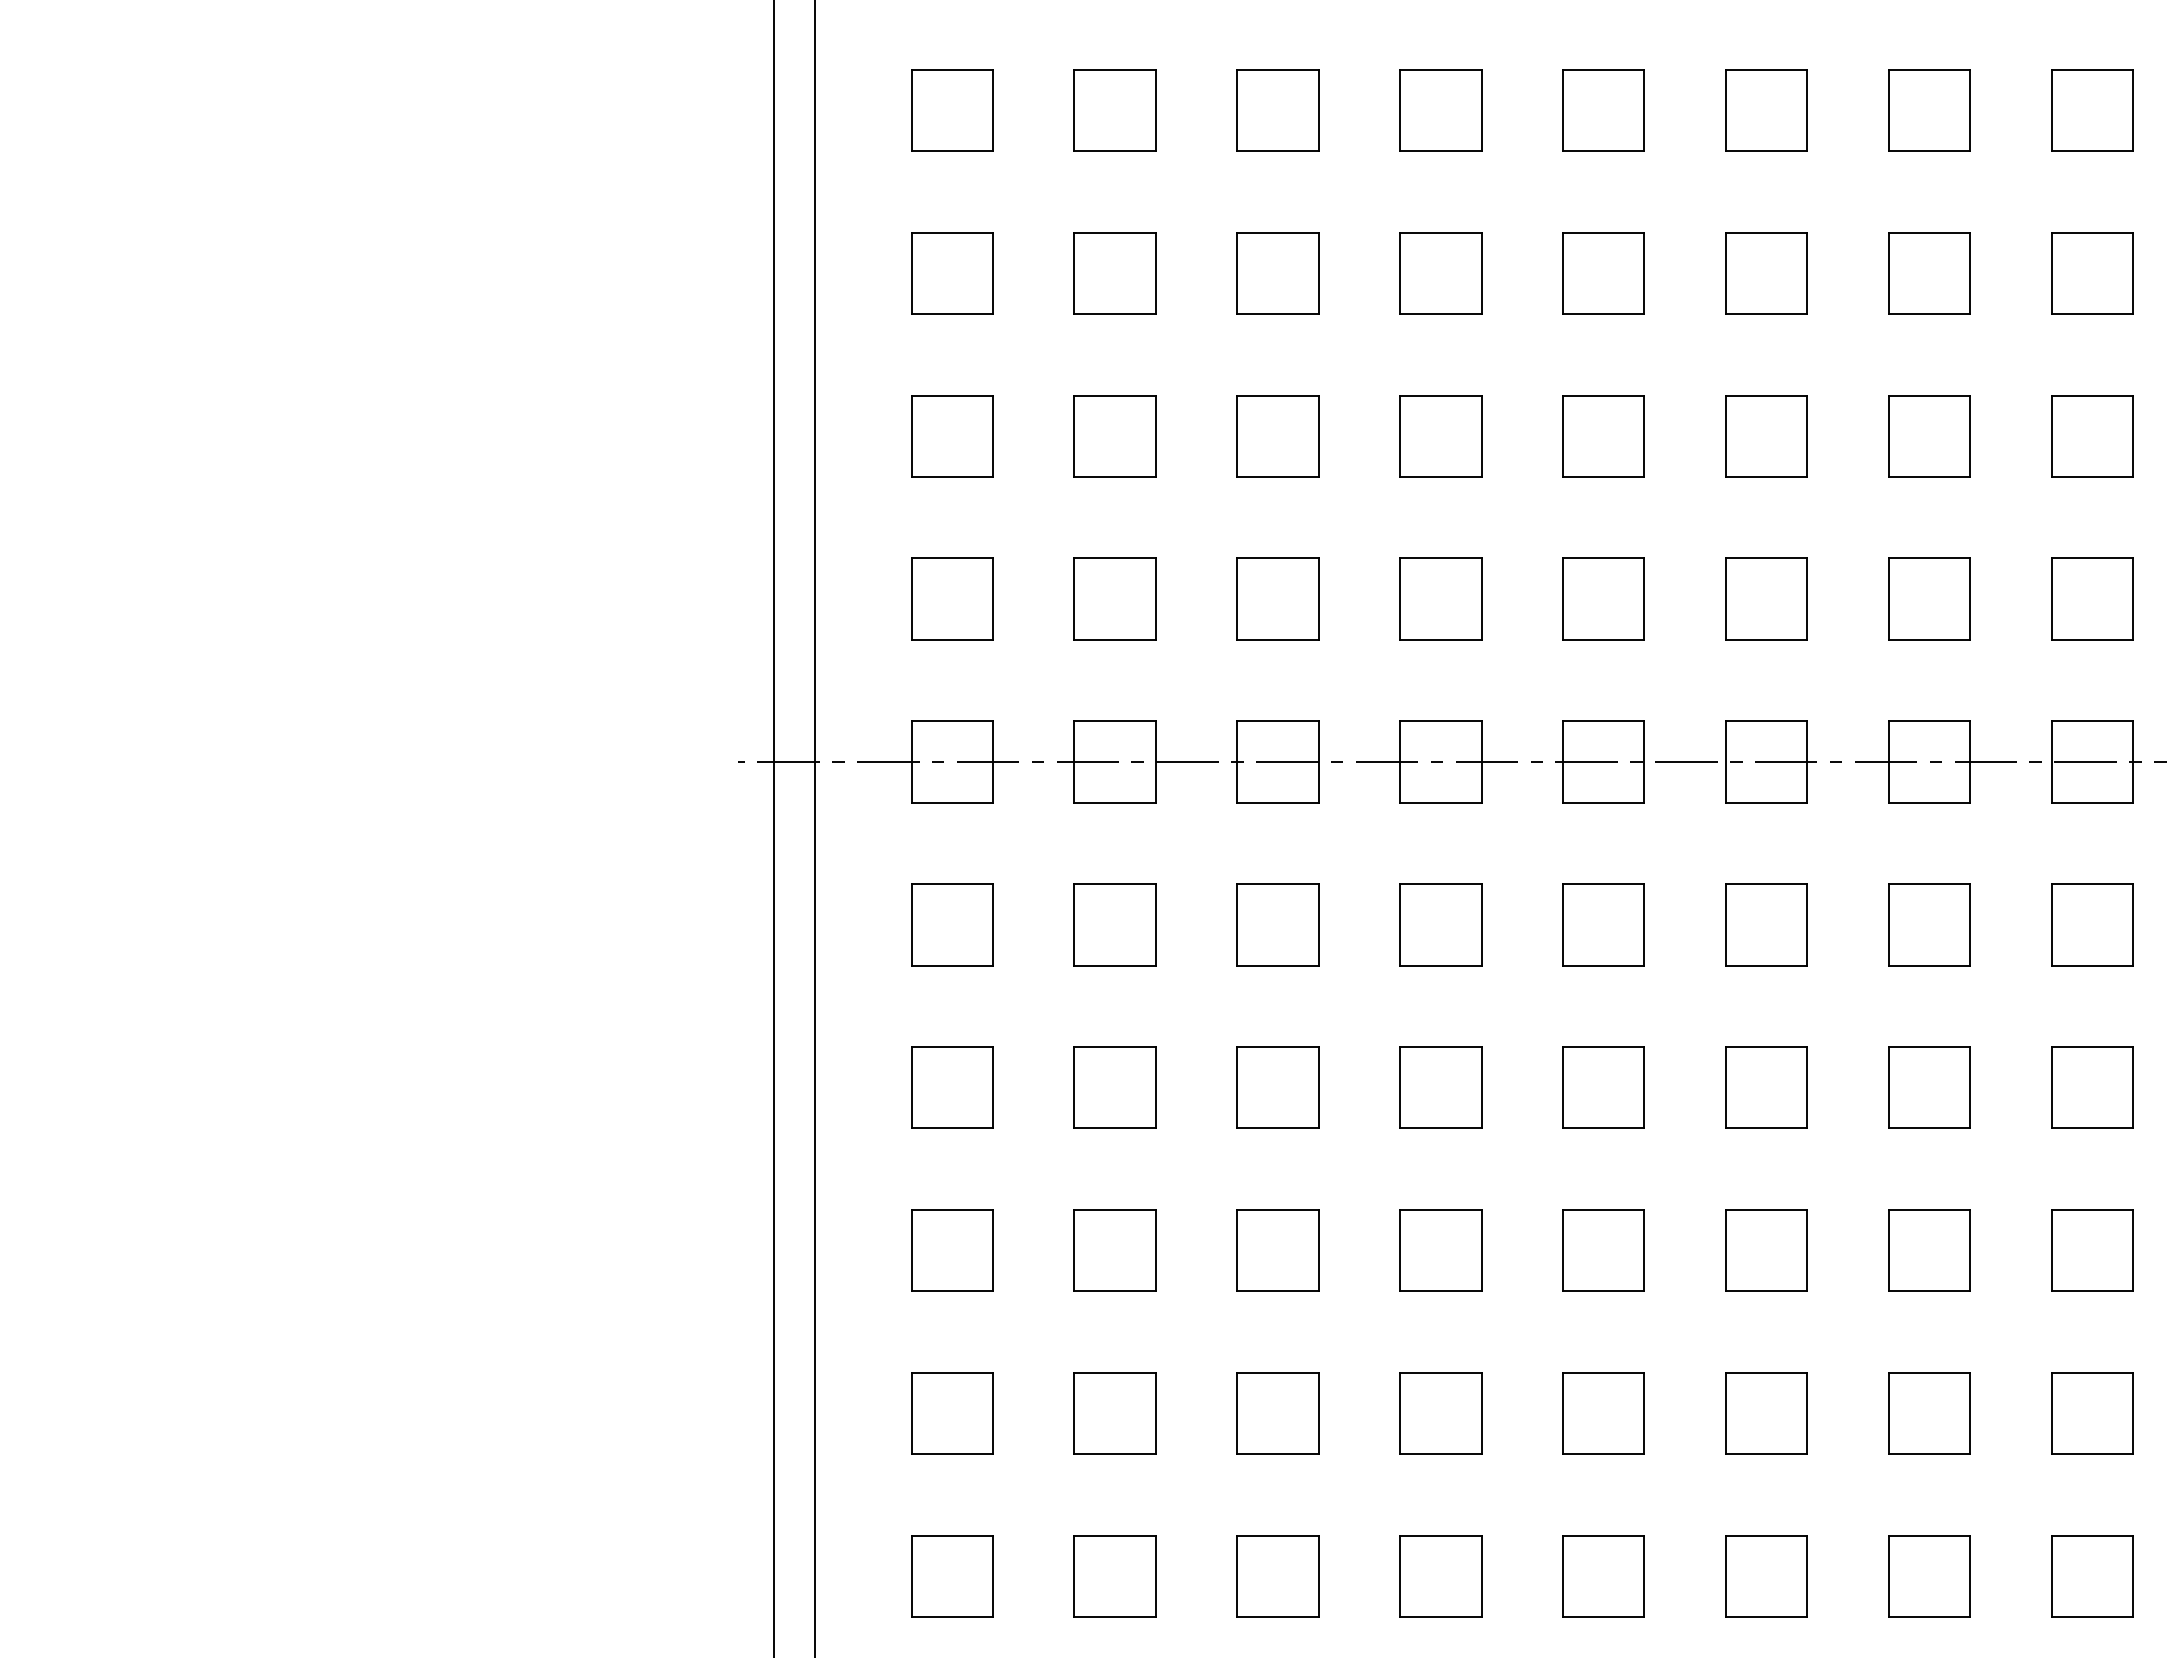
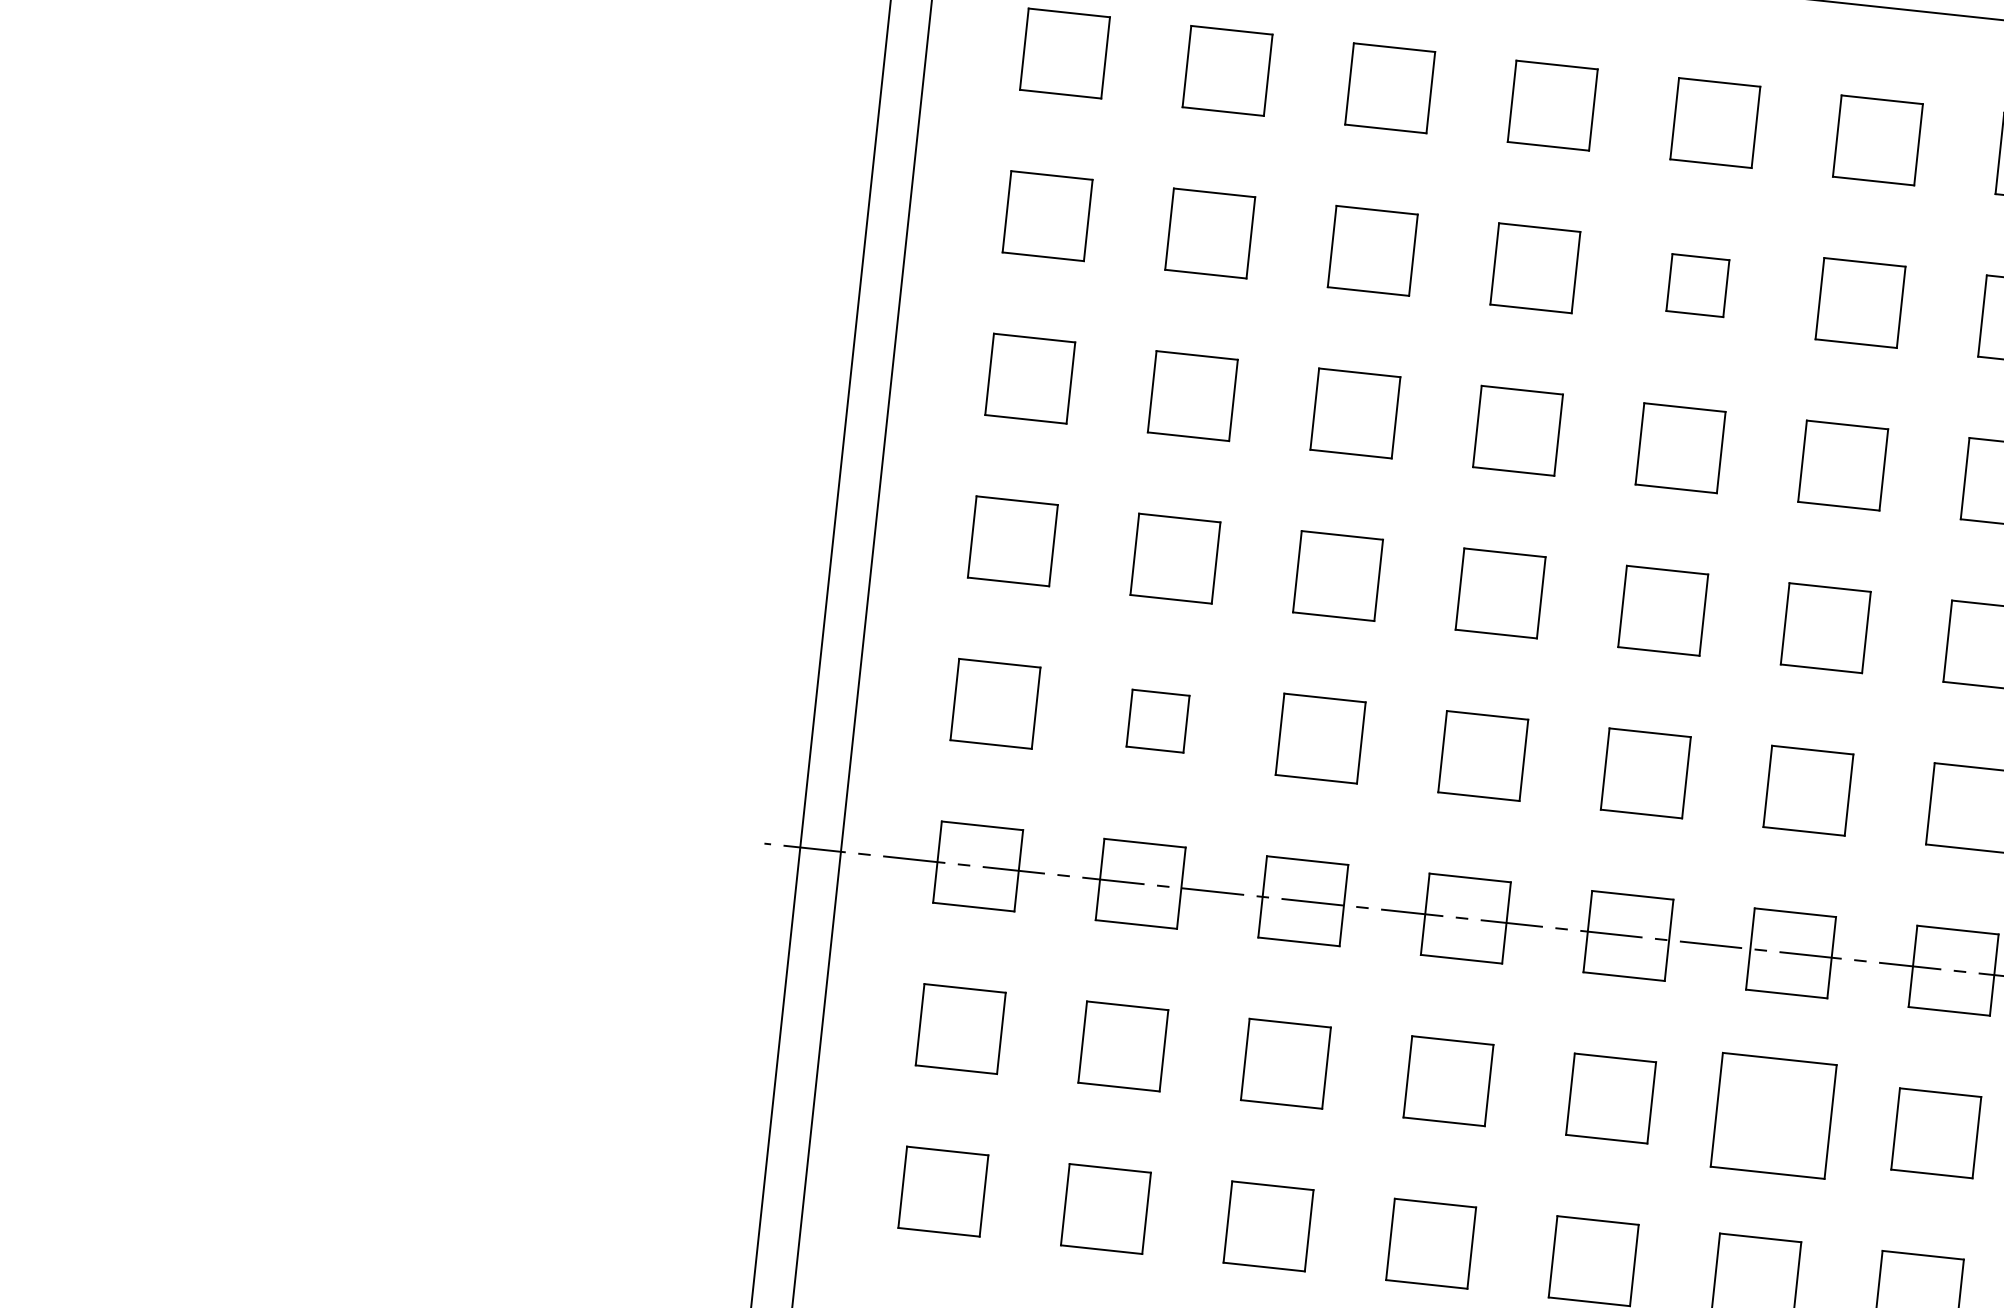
part: (1603, 110) -> (1697, 285), size x0.7
part: (1114, 598) -> (1157, 720), size x0.7
part: (1766, 924) -> (1773, 1115), size x1.4

